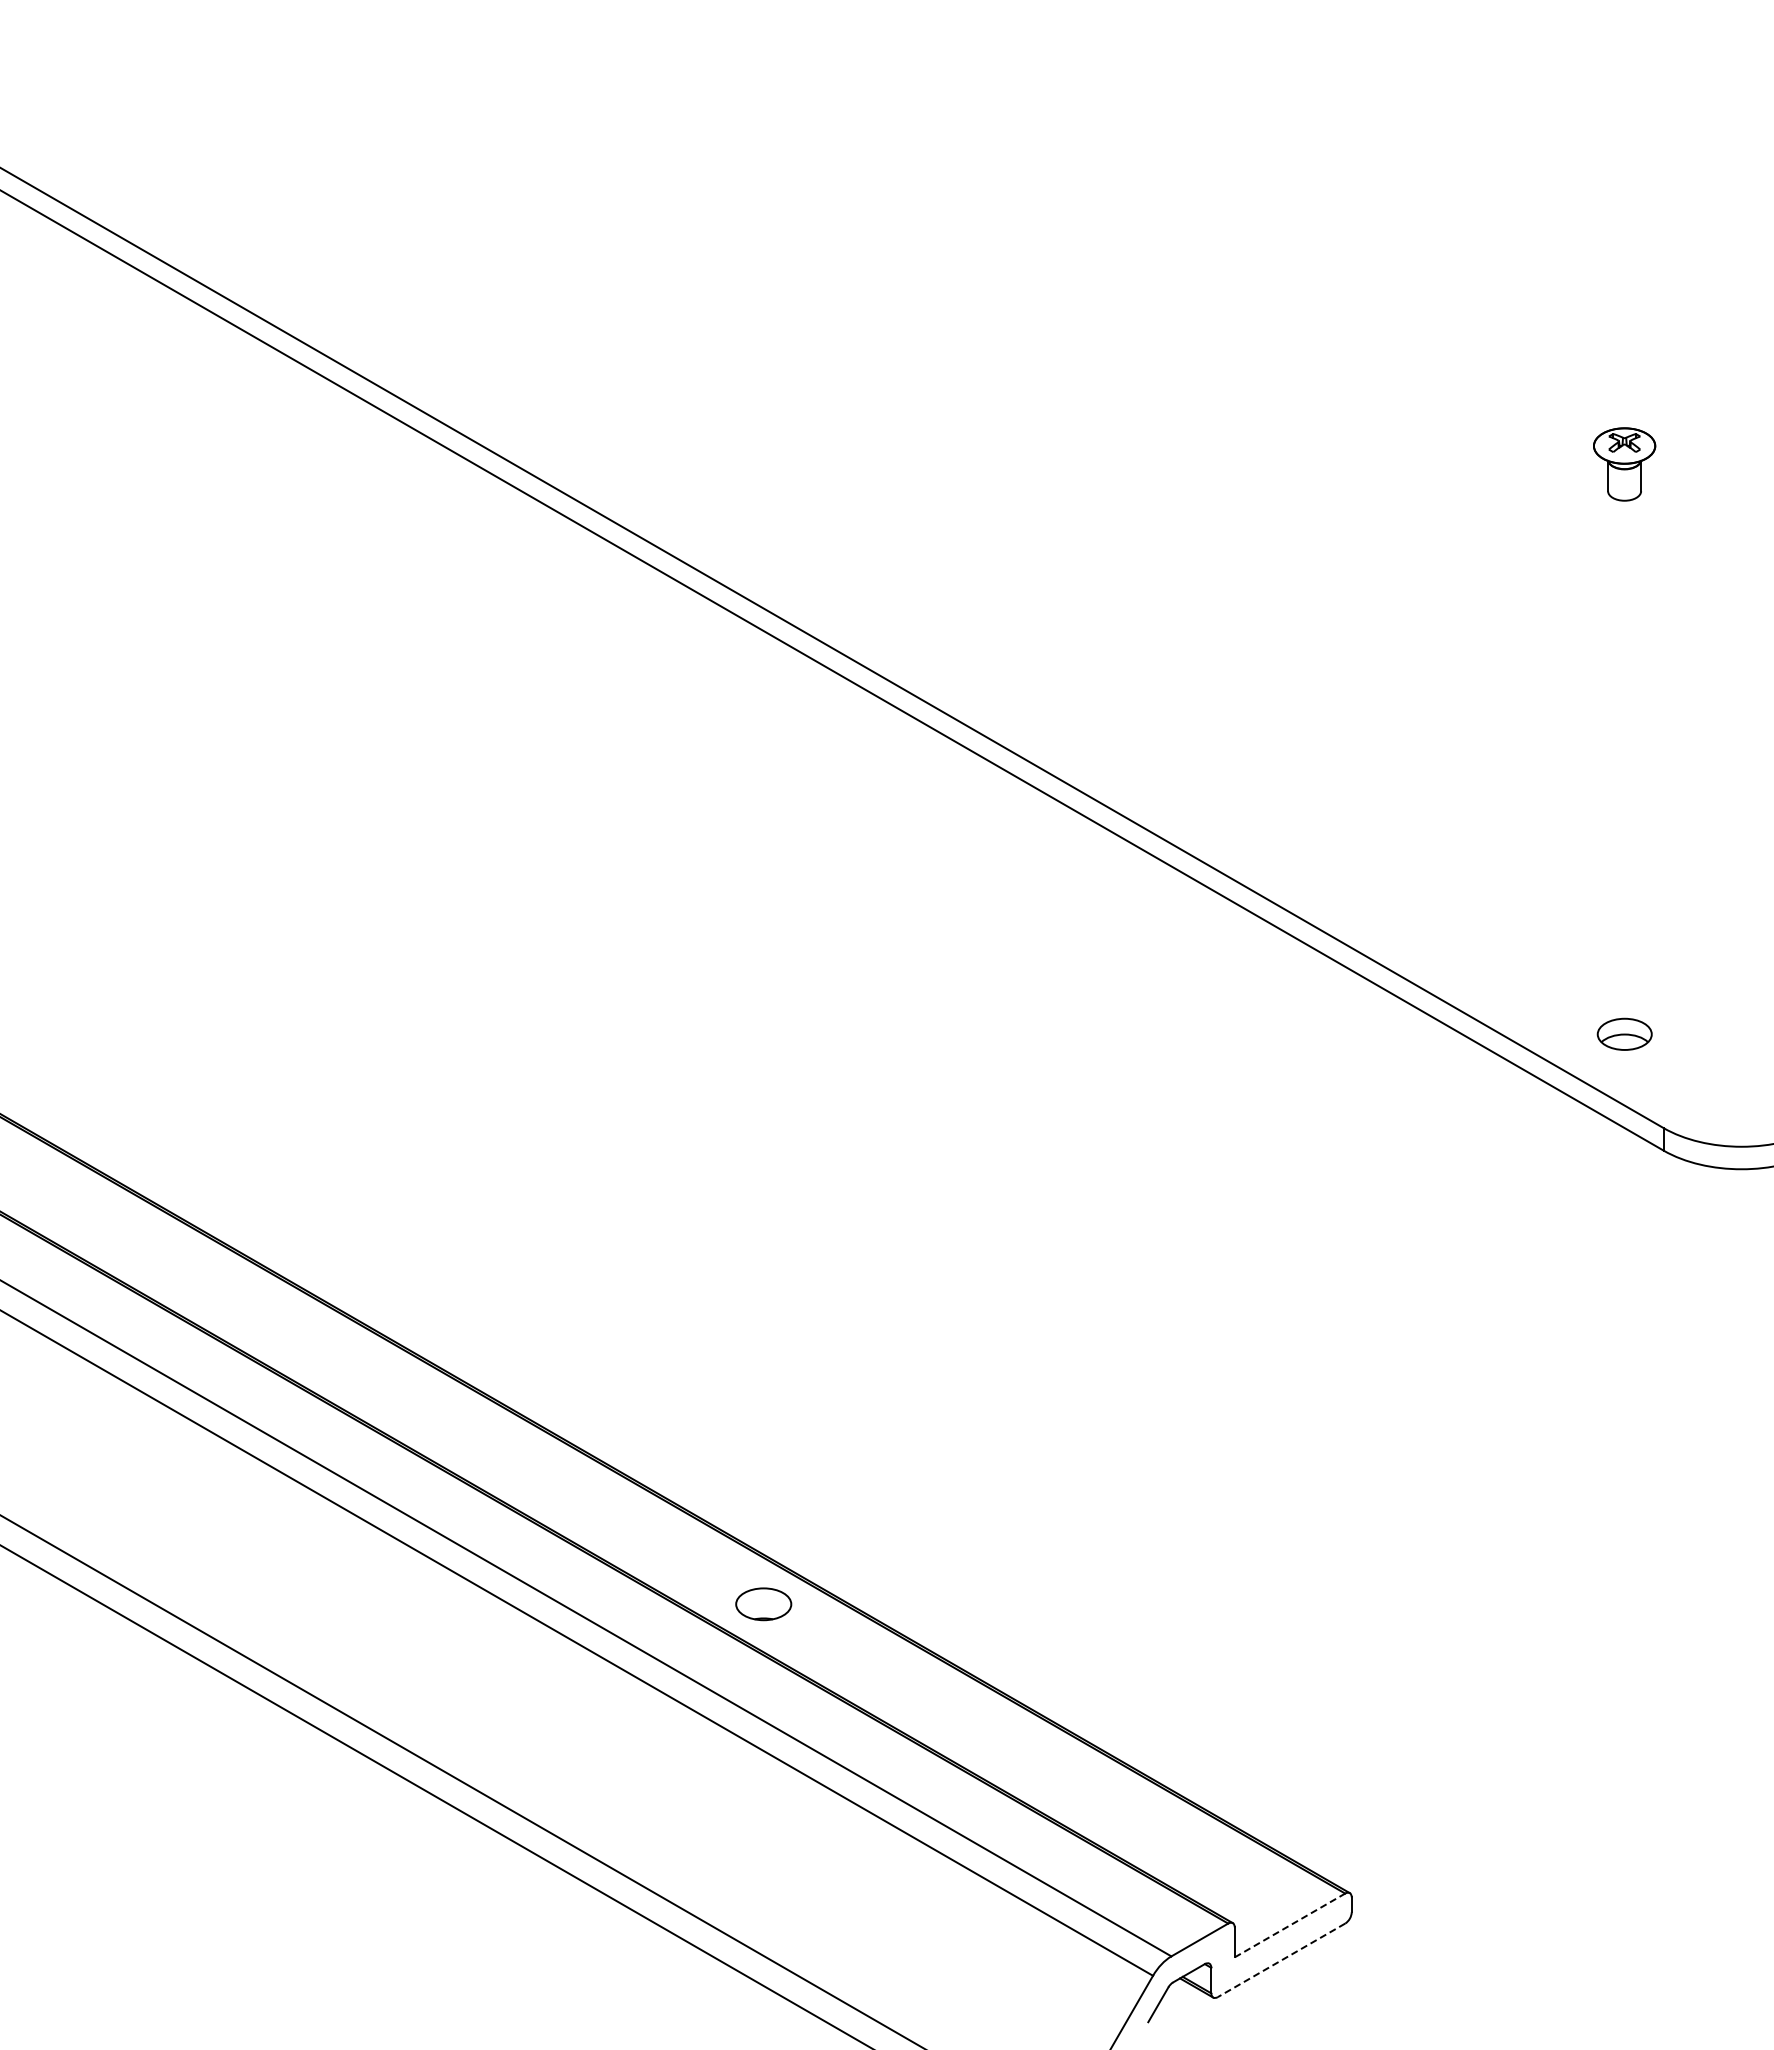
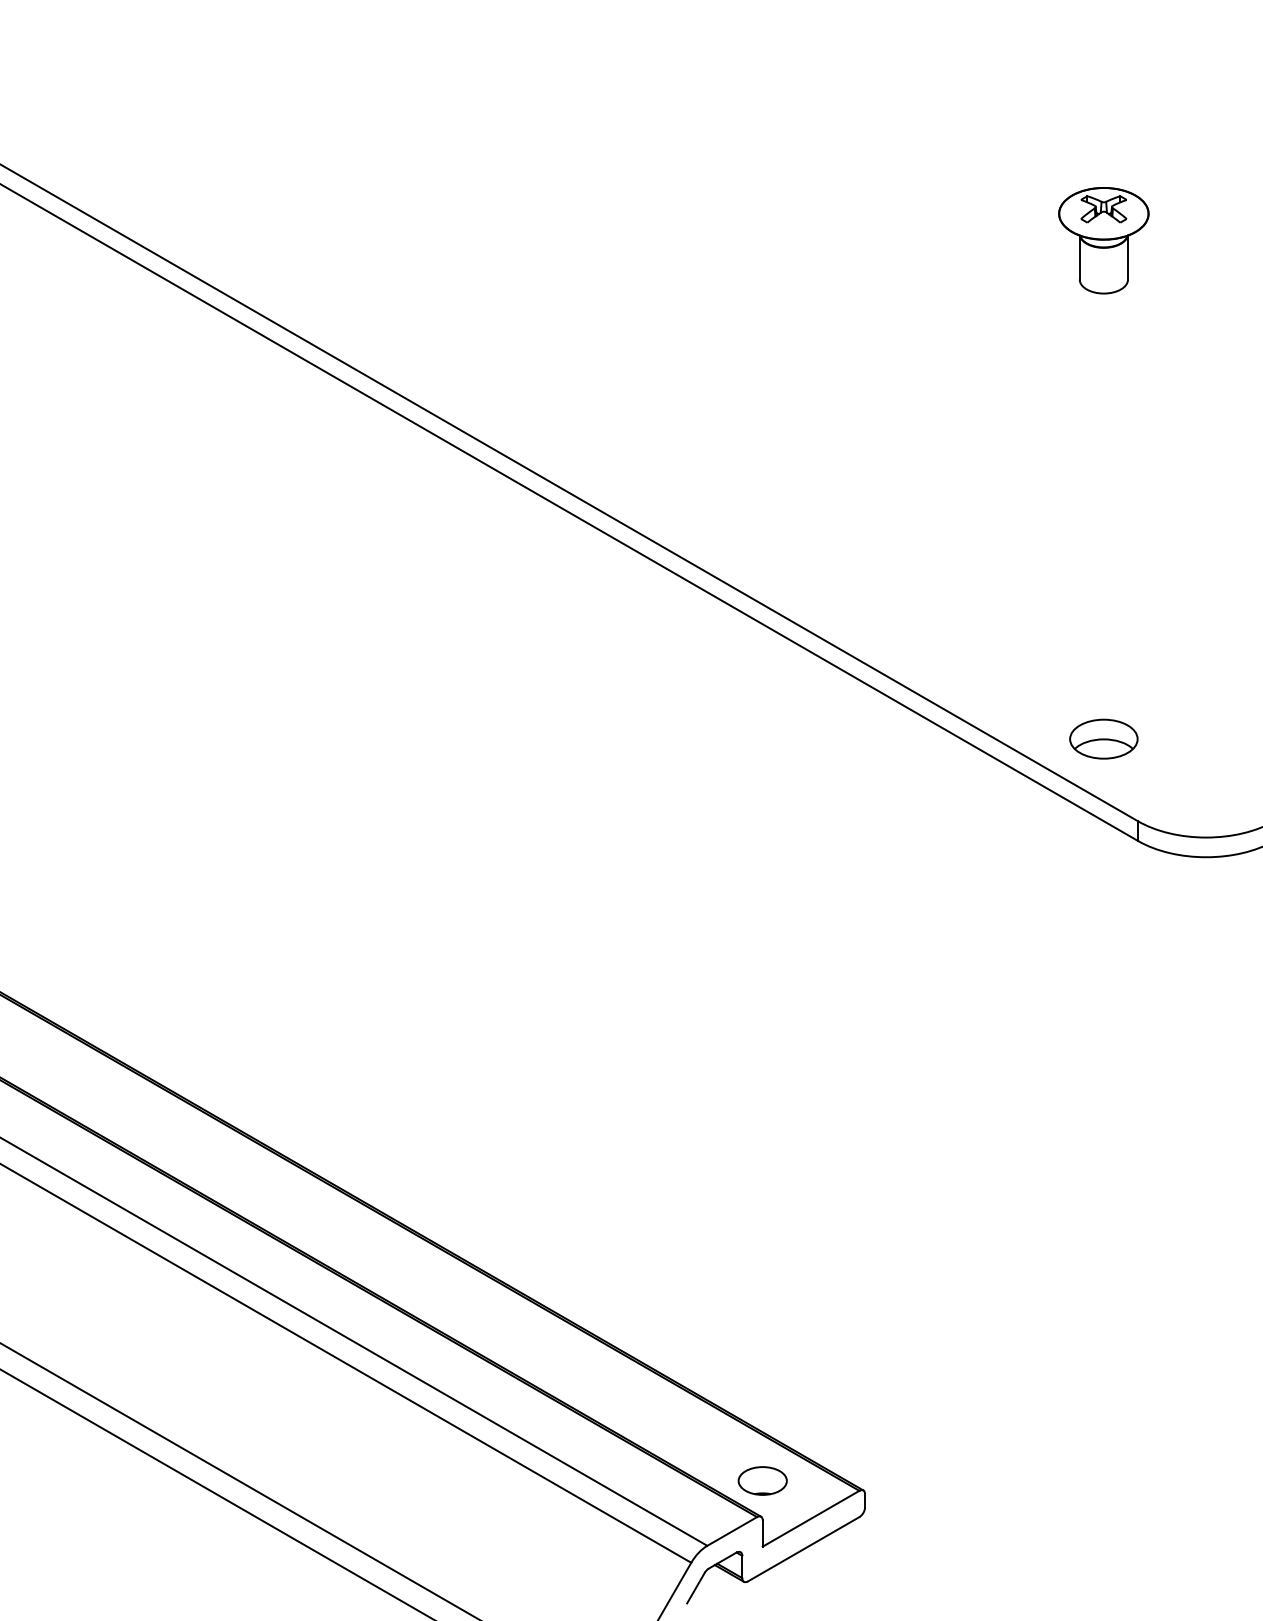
part: (1624, 464) -> (1103, 240), size x1.67
part: (1624, 1034) -> (1103, 739), size x1.43
part: (763, 1604) -> (762, 1481), moved
line: (1289, 1925) -> (810, 1518), dashed -> solid
line: (1281, 1960) -> (803, 1549), dashed -> solid

